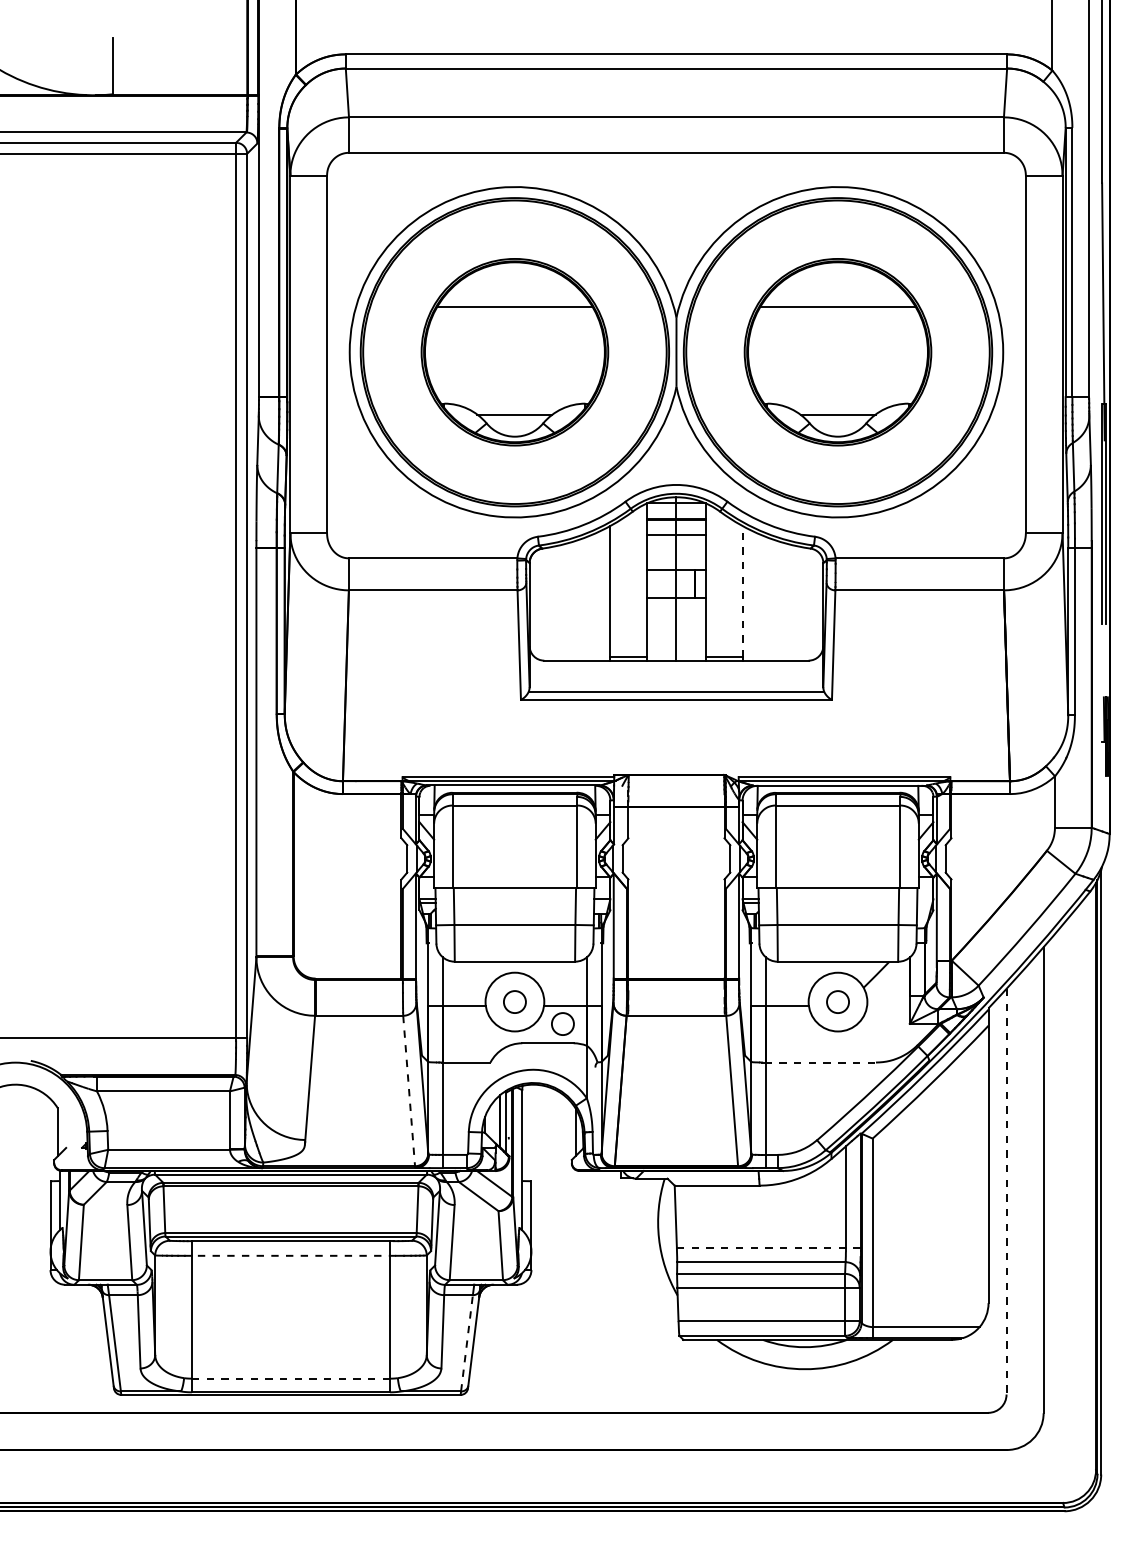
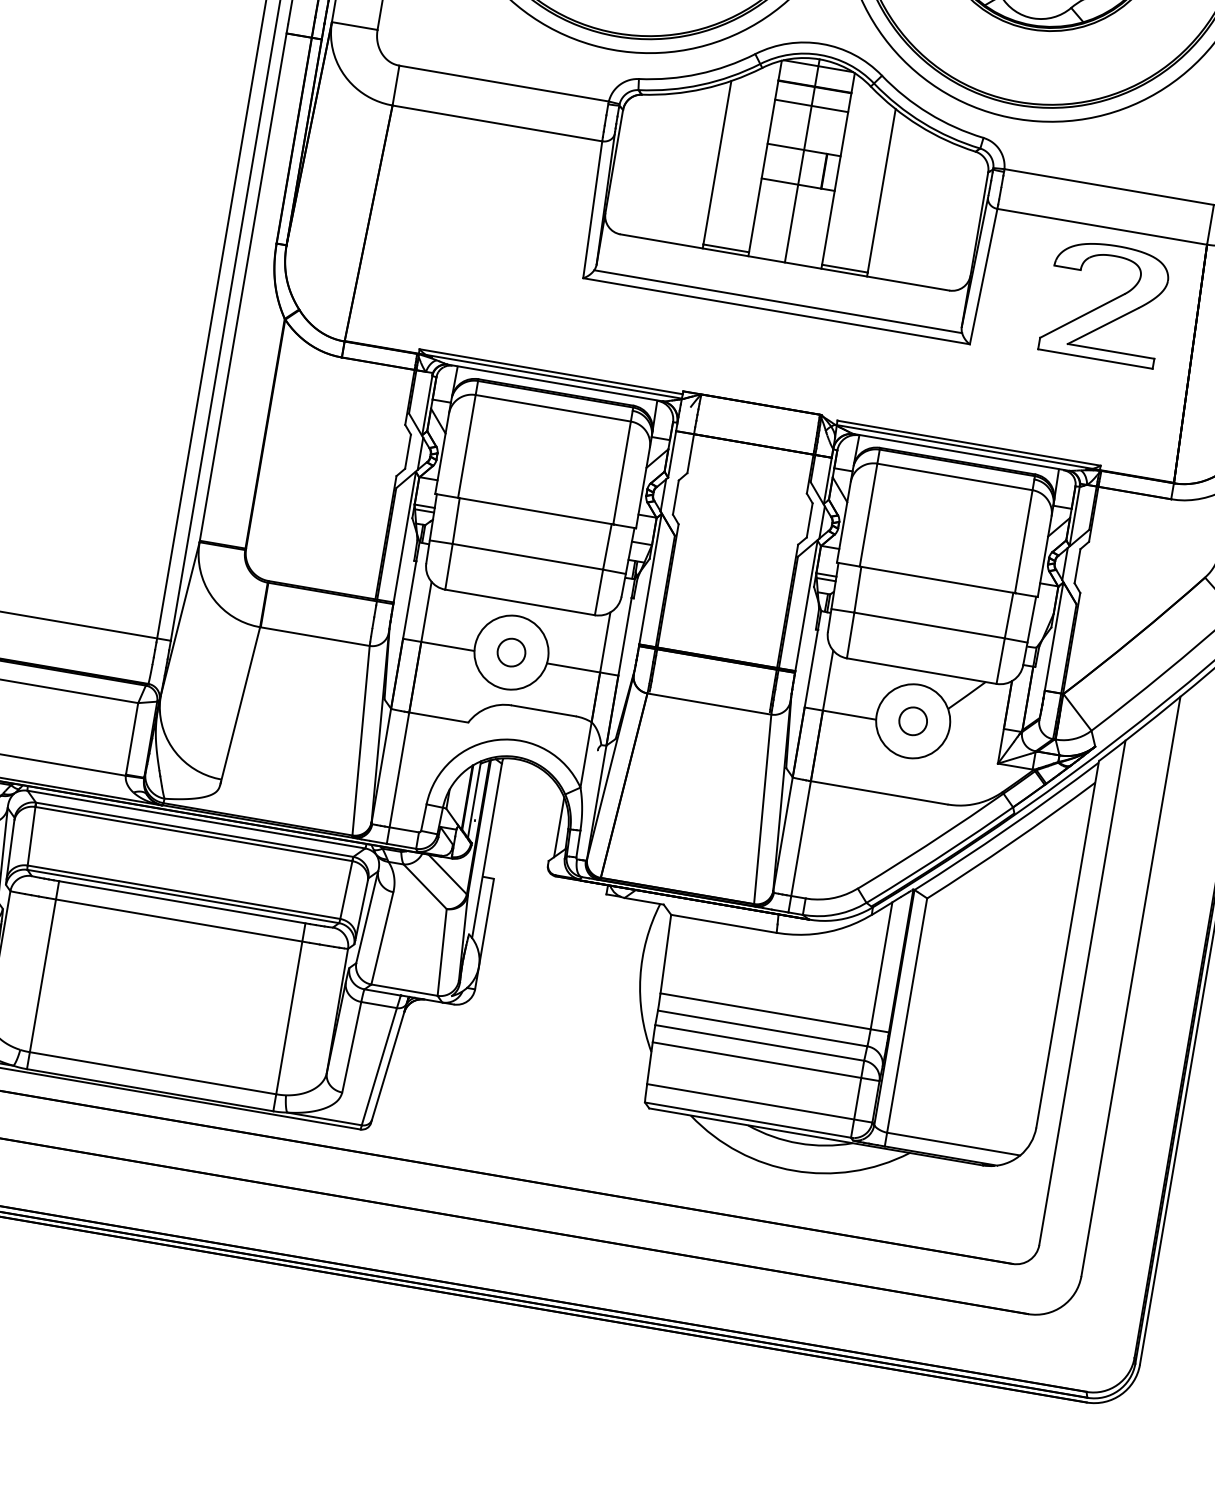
line: (742, 591) -> (881, 190), dashed -> solid
part: (932, 648) -> (1105, 301), added
circle: (562, 1023) -> (566, 689), removed
line: (820, 1062) -> (878, 792), dashed -> solid
line: (409, 1091) -> (361, 741), dashed -> solid
line: (1006, 1191) -> (1082, 992), dashed -> solid
line: (768, 1248) -> (774, 1012), dashed -> solid
line: (293, 1255) -> (182, 920), dashed -> solid
line: (466, 1343) -> (378, 1066), dashed -> solid
line: (290, 1378) -> (152, 1072), dashed -> solid

